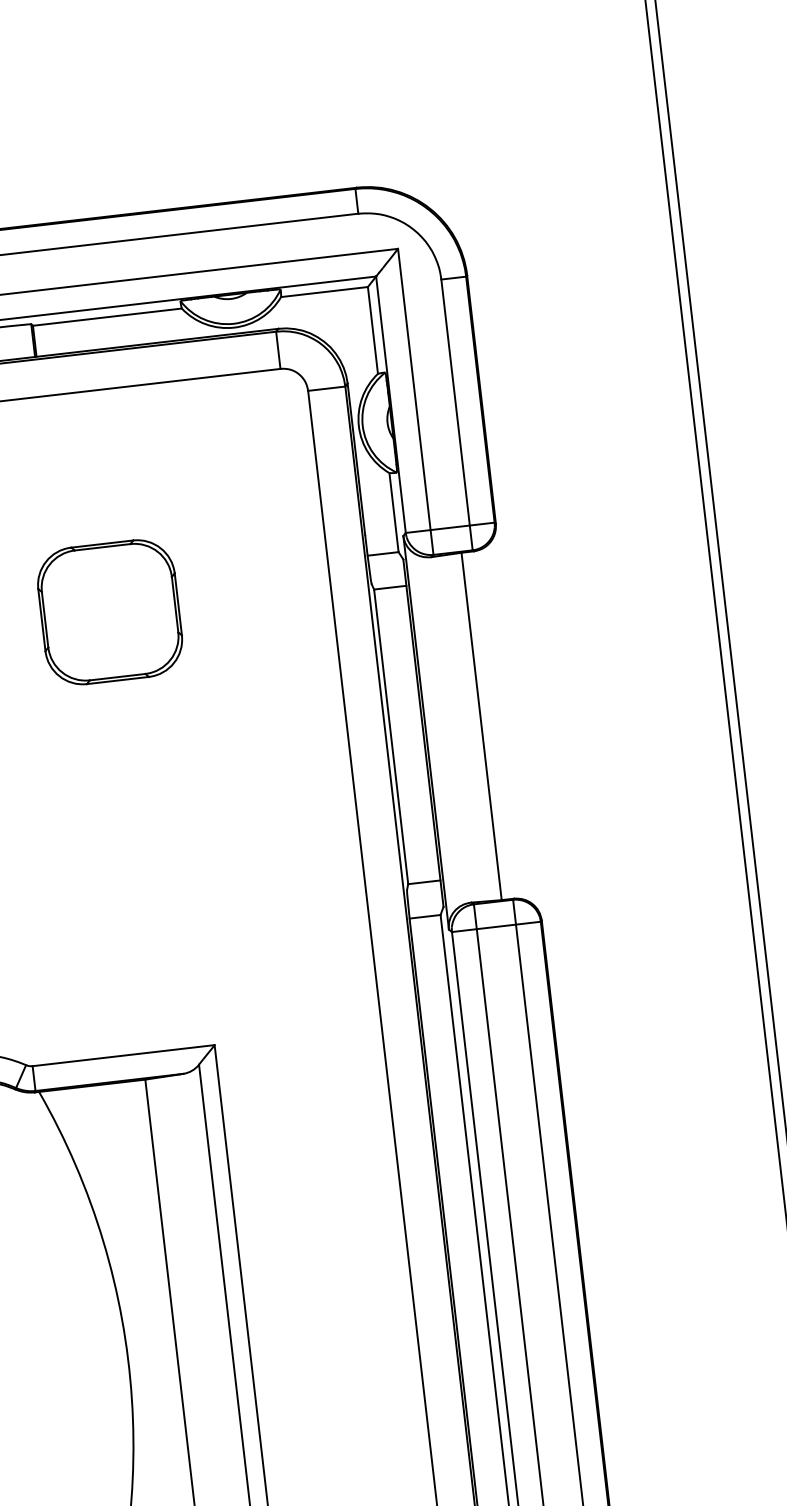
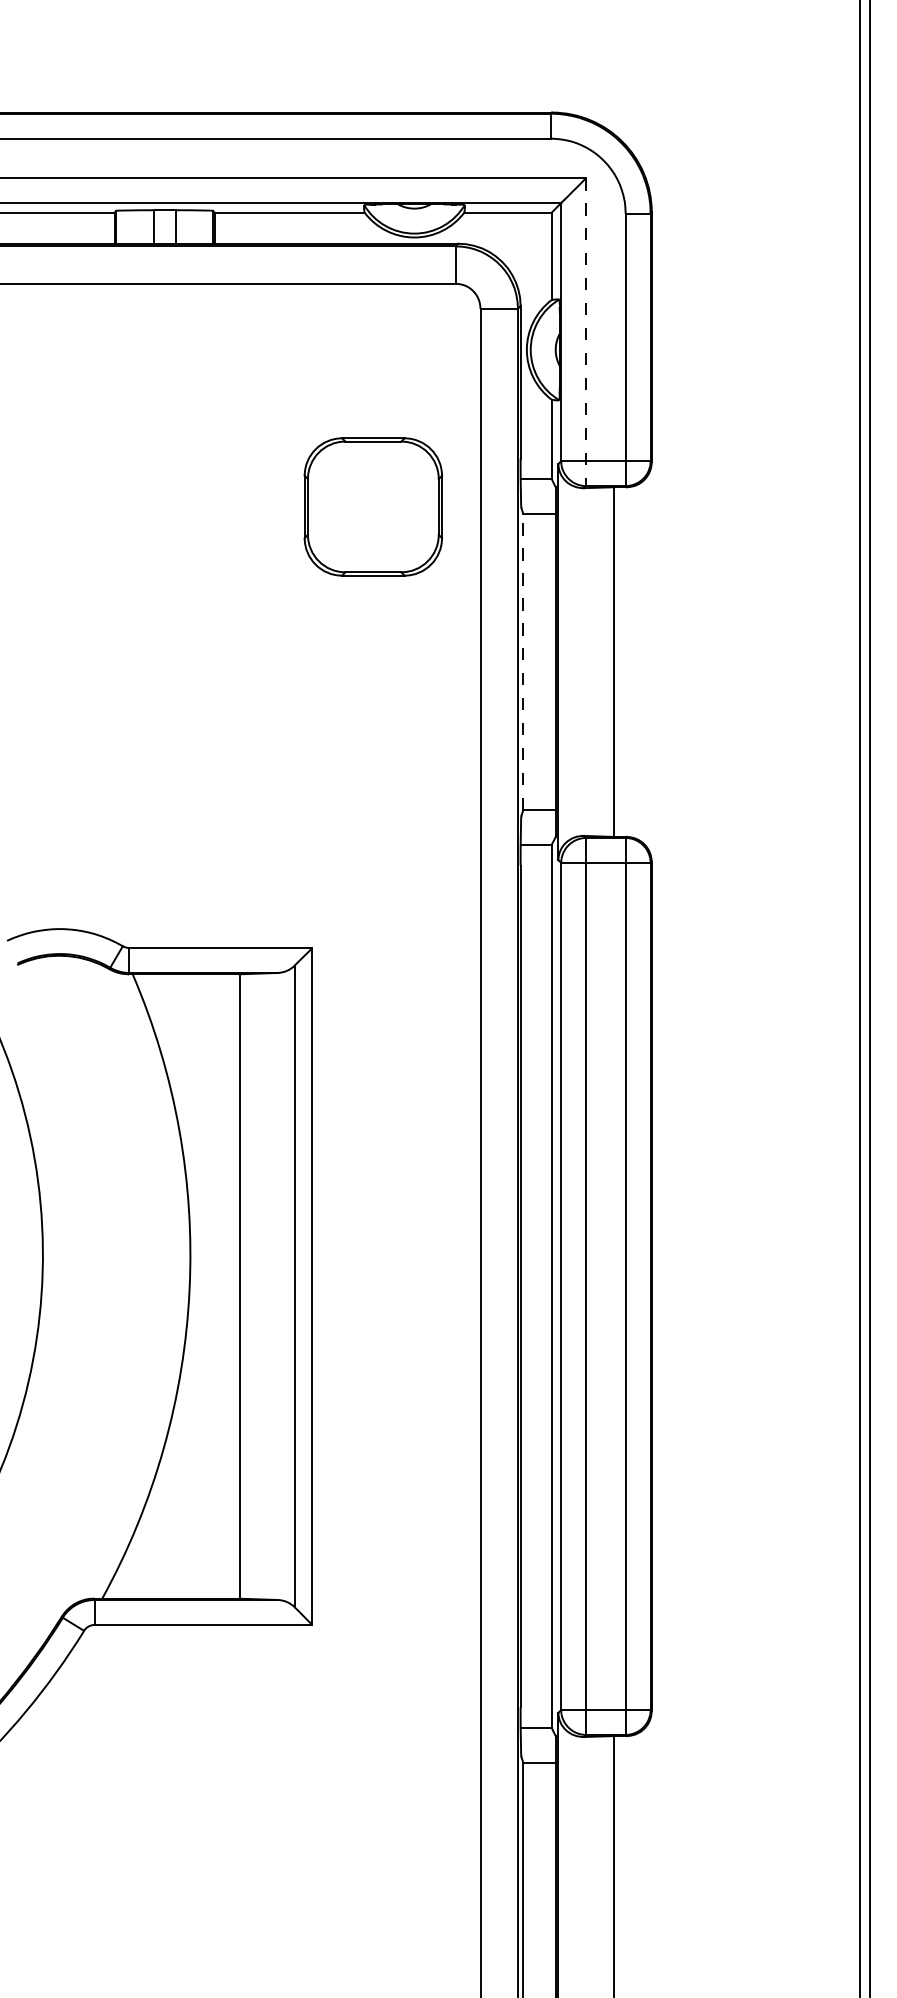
line: (416, 402) -> (586, 332), solid -> dashed
part: (110, 611) -> (373, 506), moved
line: (391, 736) -> (523, 661), solid -> dashed

